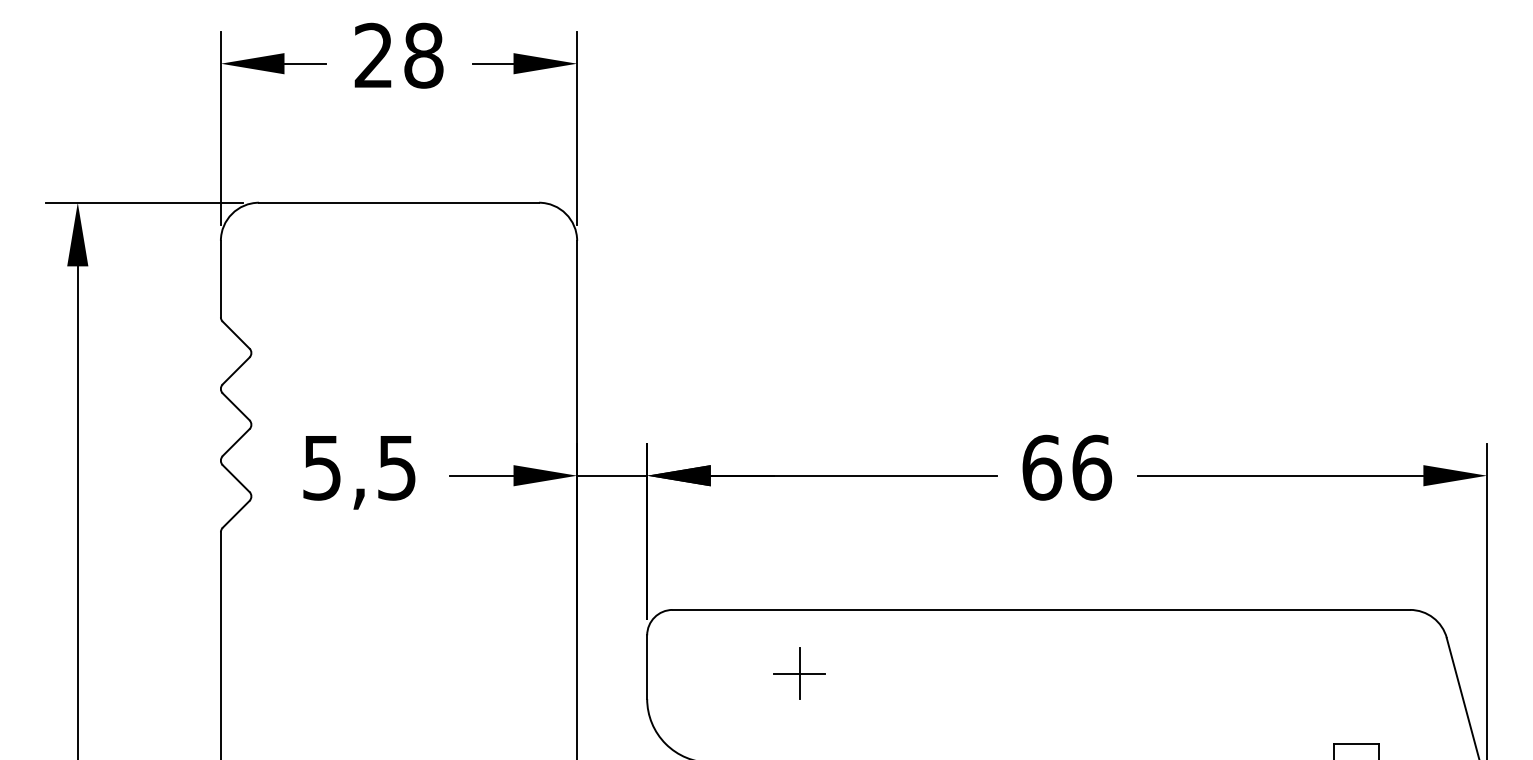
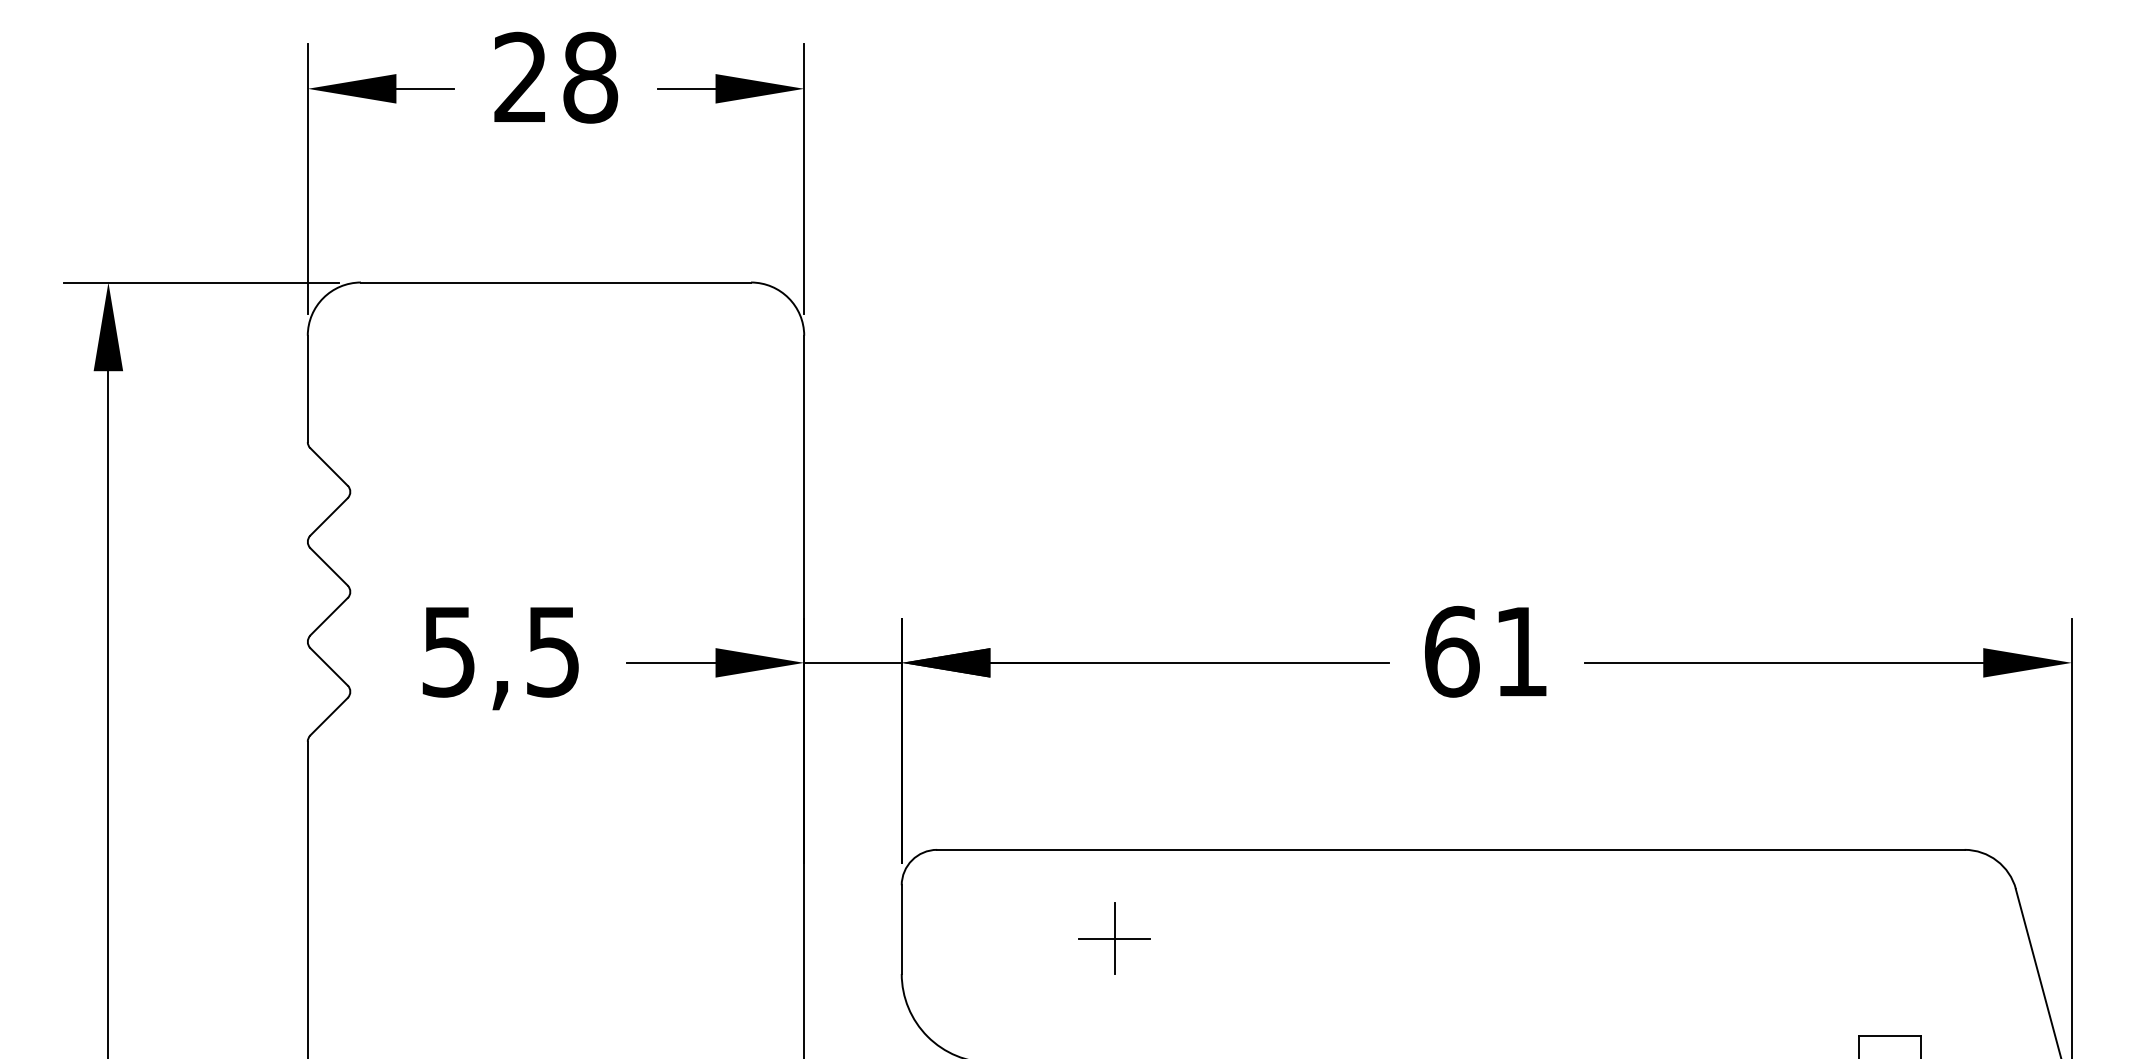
text: (1092, 467) -> (1522, 651), 66 -> 61

